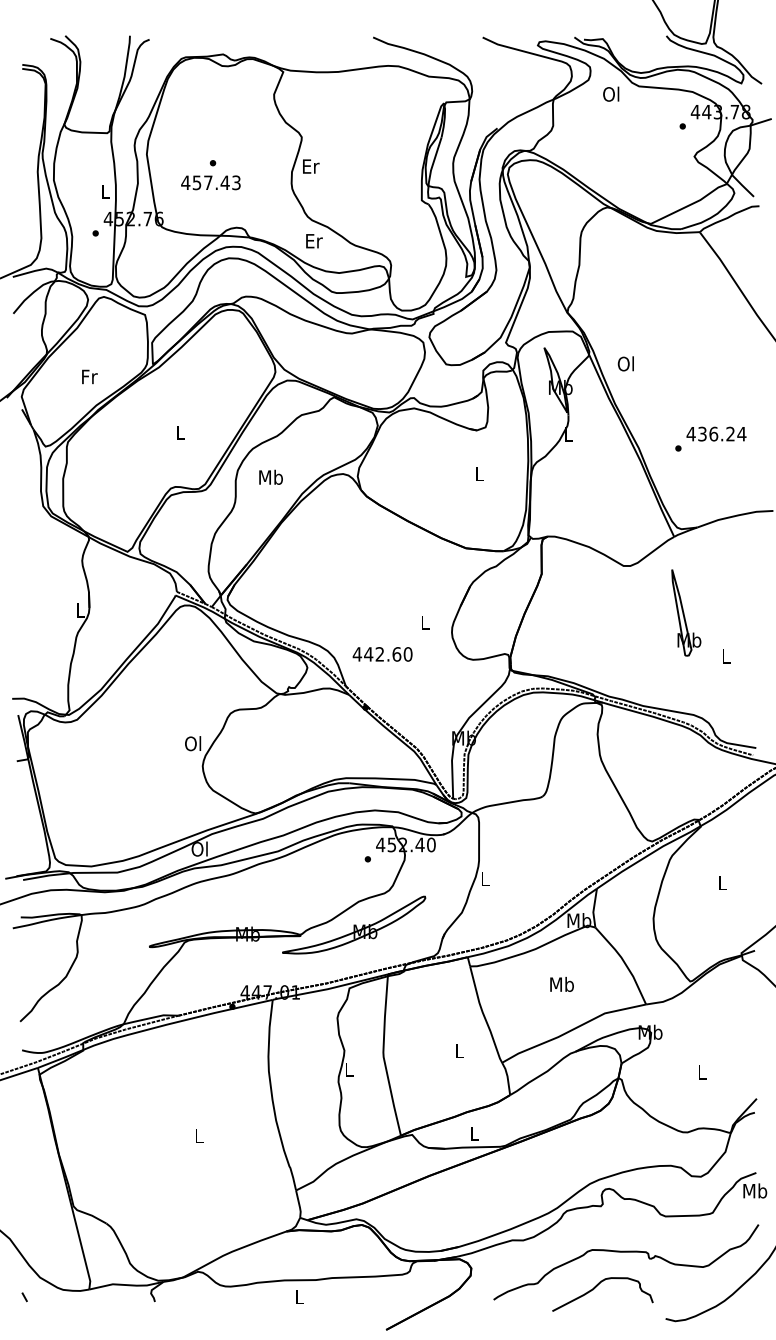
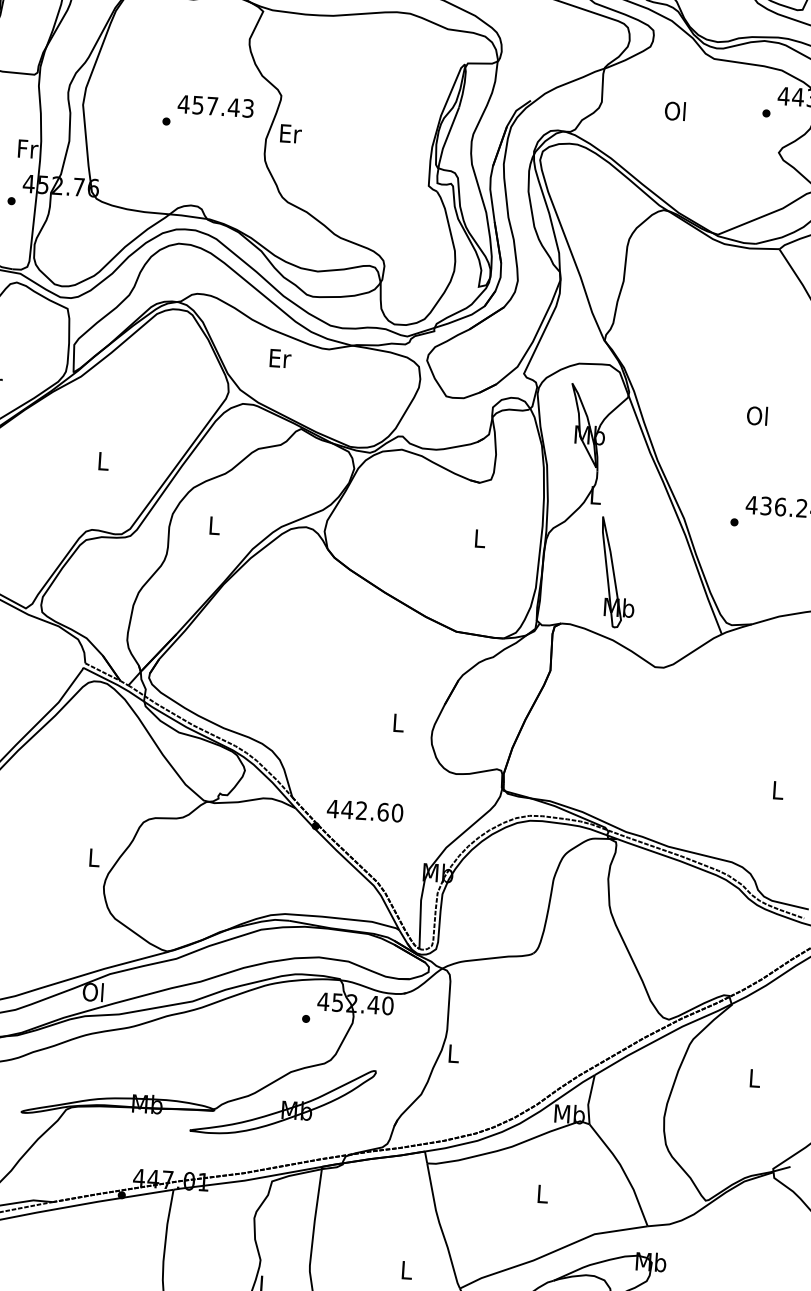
text: (611, 93) -> (675, 110), moved
text: (210, 182) -> (215, 105), moved
text: (105, 191) -> (27, 148), L -> Fr
text: (314, 241) -> (280, 359), moved
text: (625, 363) -> (756, 415), moved
text: (270, 476) -> (213, 524), Mb -> L
part: (686, 612) -> (617, 572), moved
text: (382, 654) -> (364, 811), moved
text: (193, 743) -> (93, 857), Ol -> L
text: (561, 983) -> (541, 1192), Mb -> L

